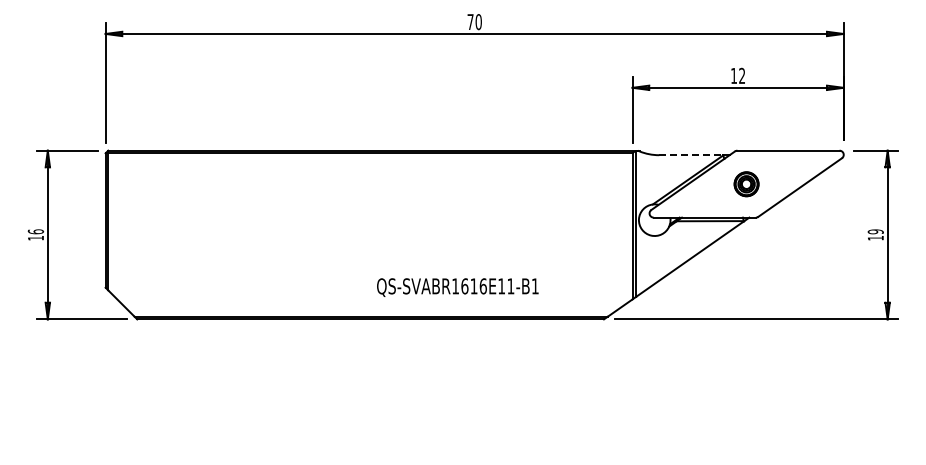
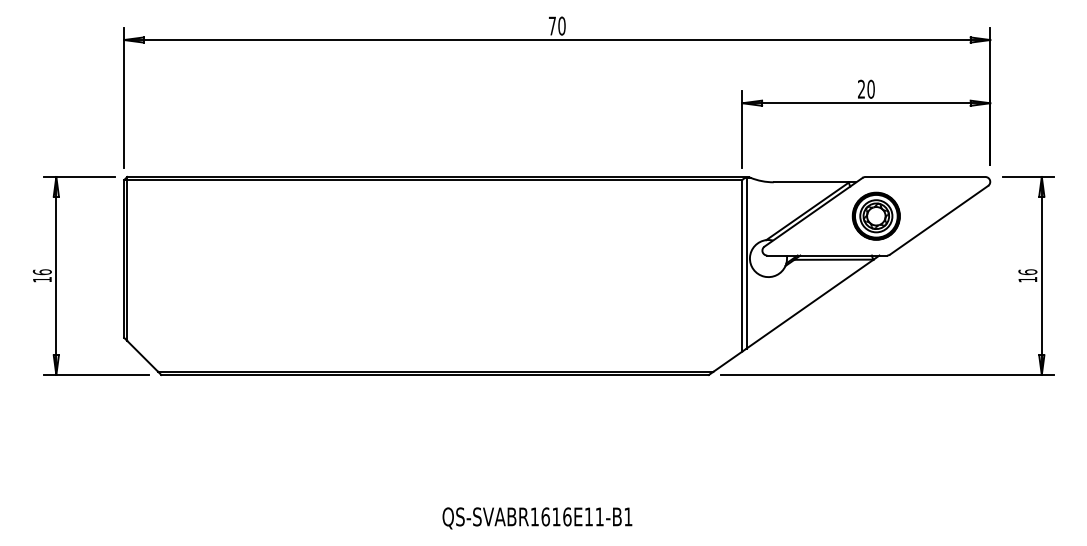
text: (738, 75) -> (866, 88), 12 -> 20
line: (691, 155) -> (811, 182), dashed -> solid
part: (746, 184) -> (876, 216), size x1.67
text: (875, 231) -> (1027, 271), 19 -> 16
text: (457, 287) -> (537, 518), moved

